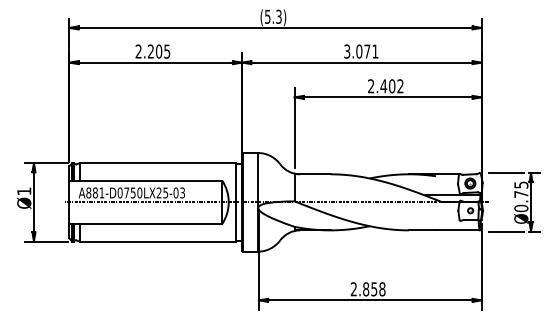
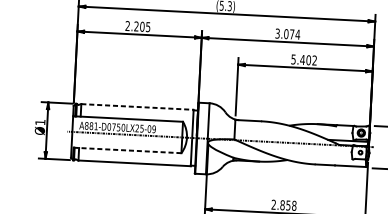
text: (375, 51) -> (297, 34), 3.071 -> 3.074
text: (371, 86) -> (293, 59), 2.402 -> 5.402
line: (158, 163) -> (137, 107), solid -> dashed
text: (182, 192) -> (154, 128), A881-D0750LX25-03 -> A881-D0750LX25-09
line: (145, 224) -> (126, 150), solid -> dashed

